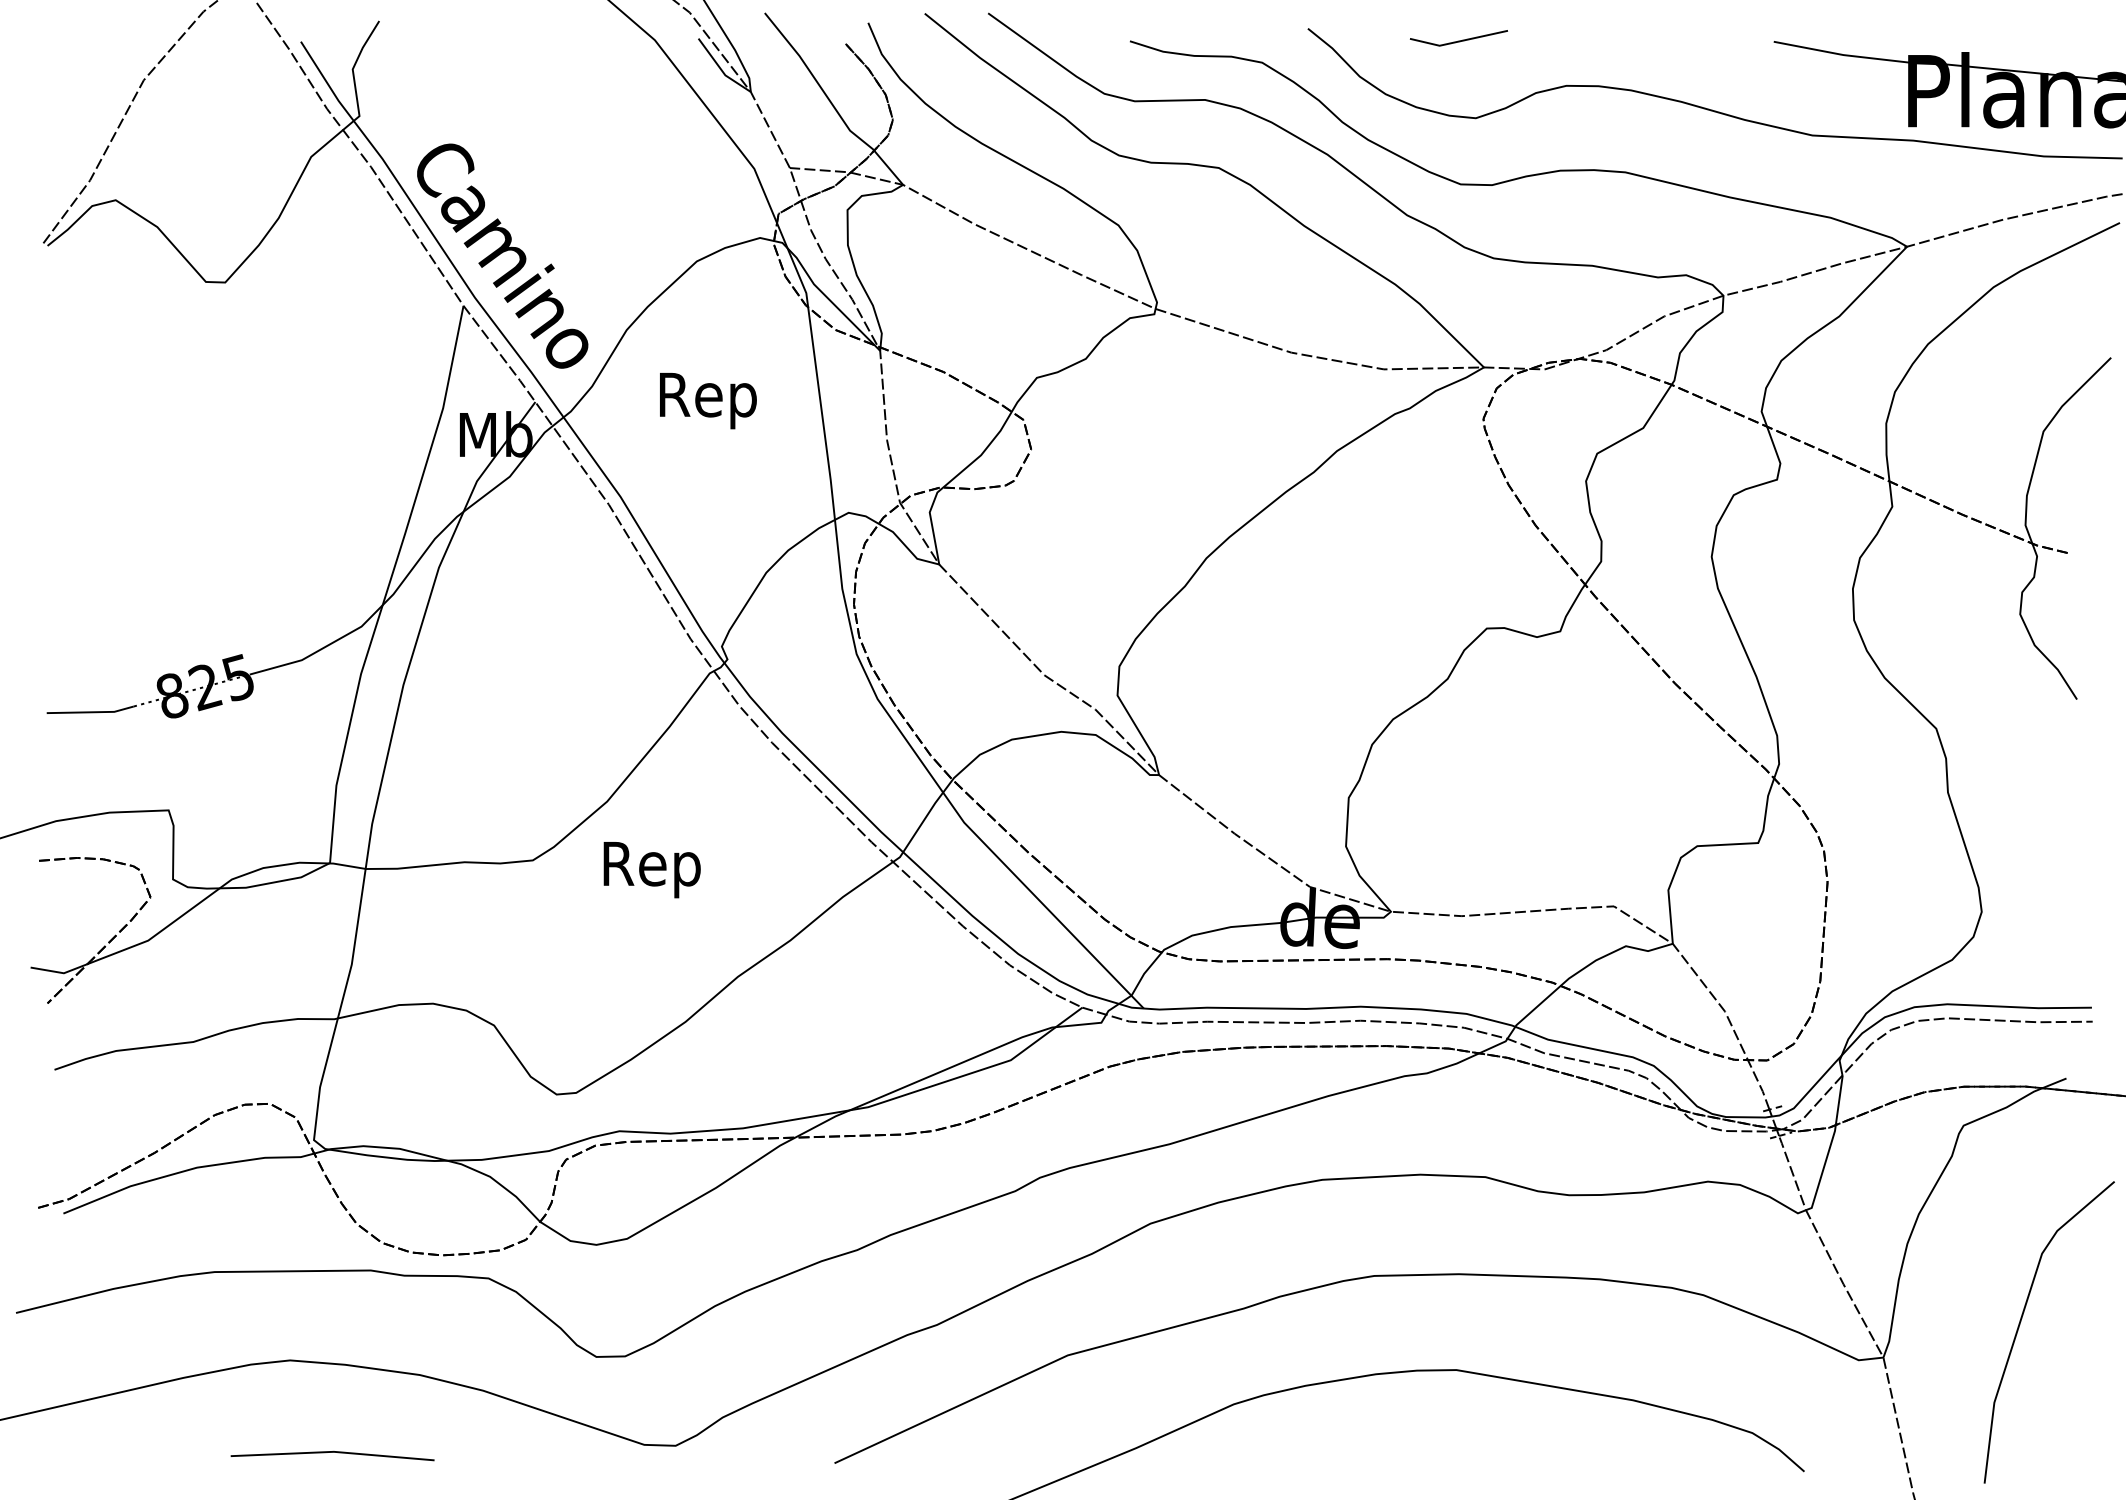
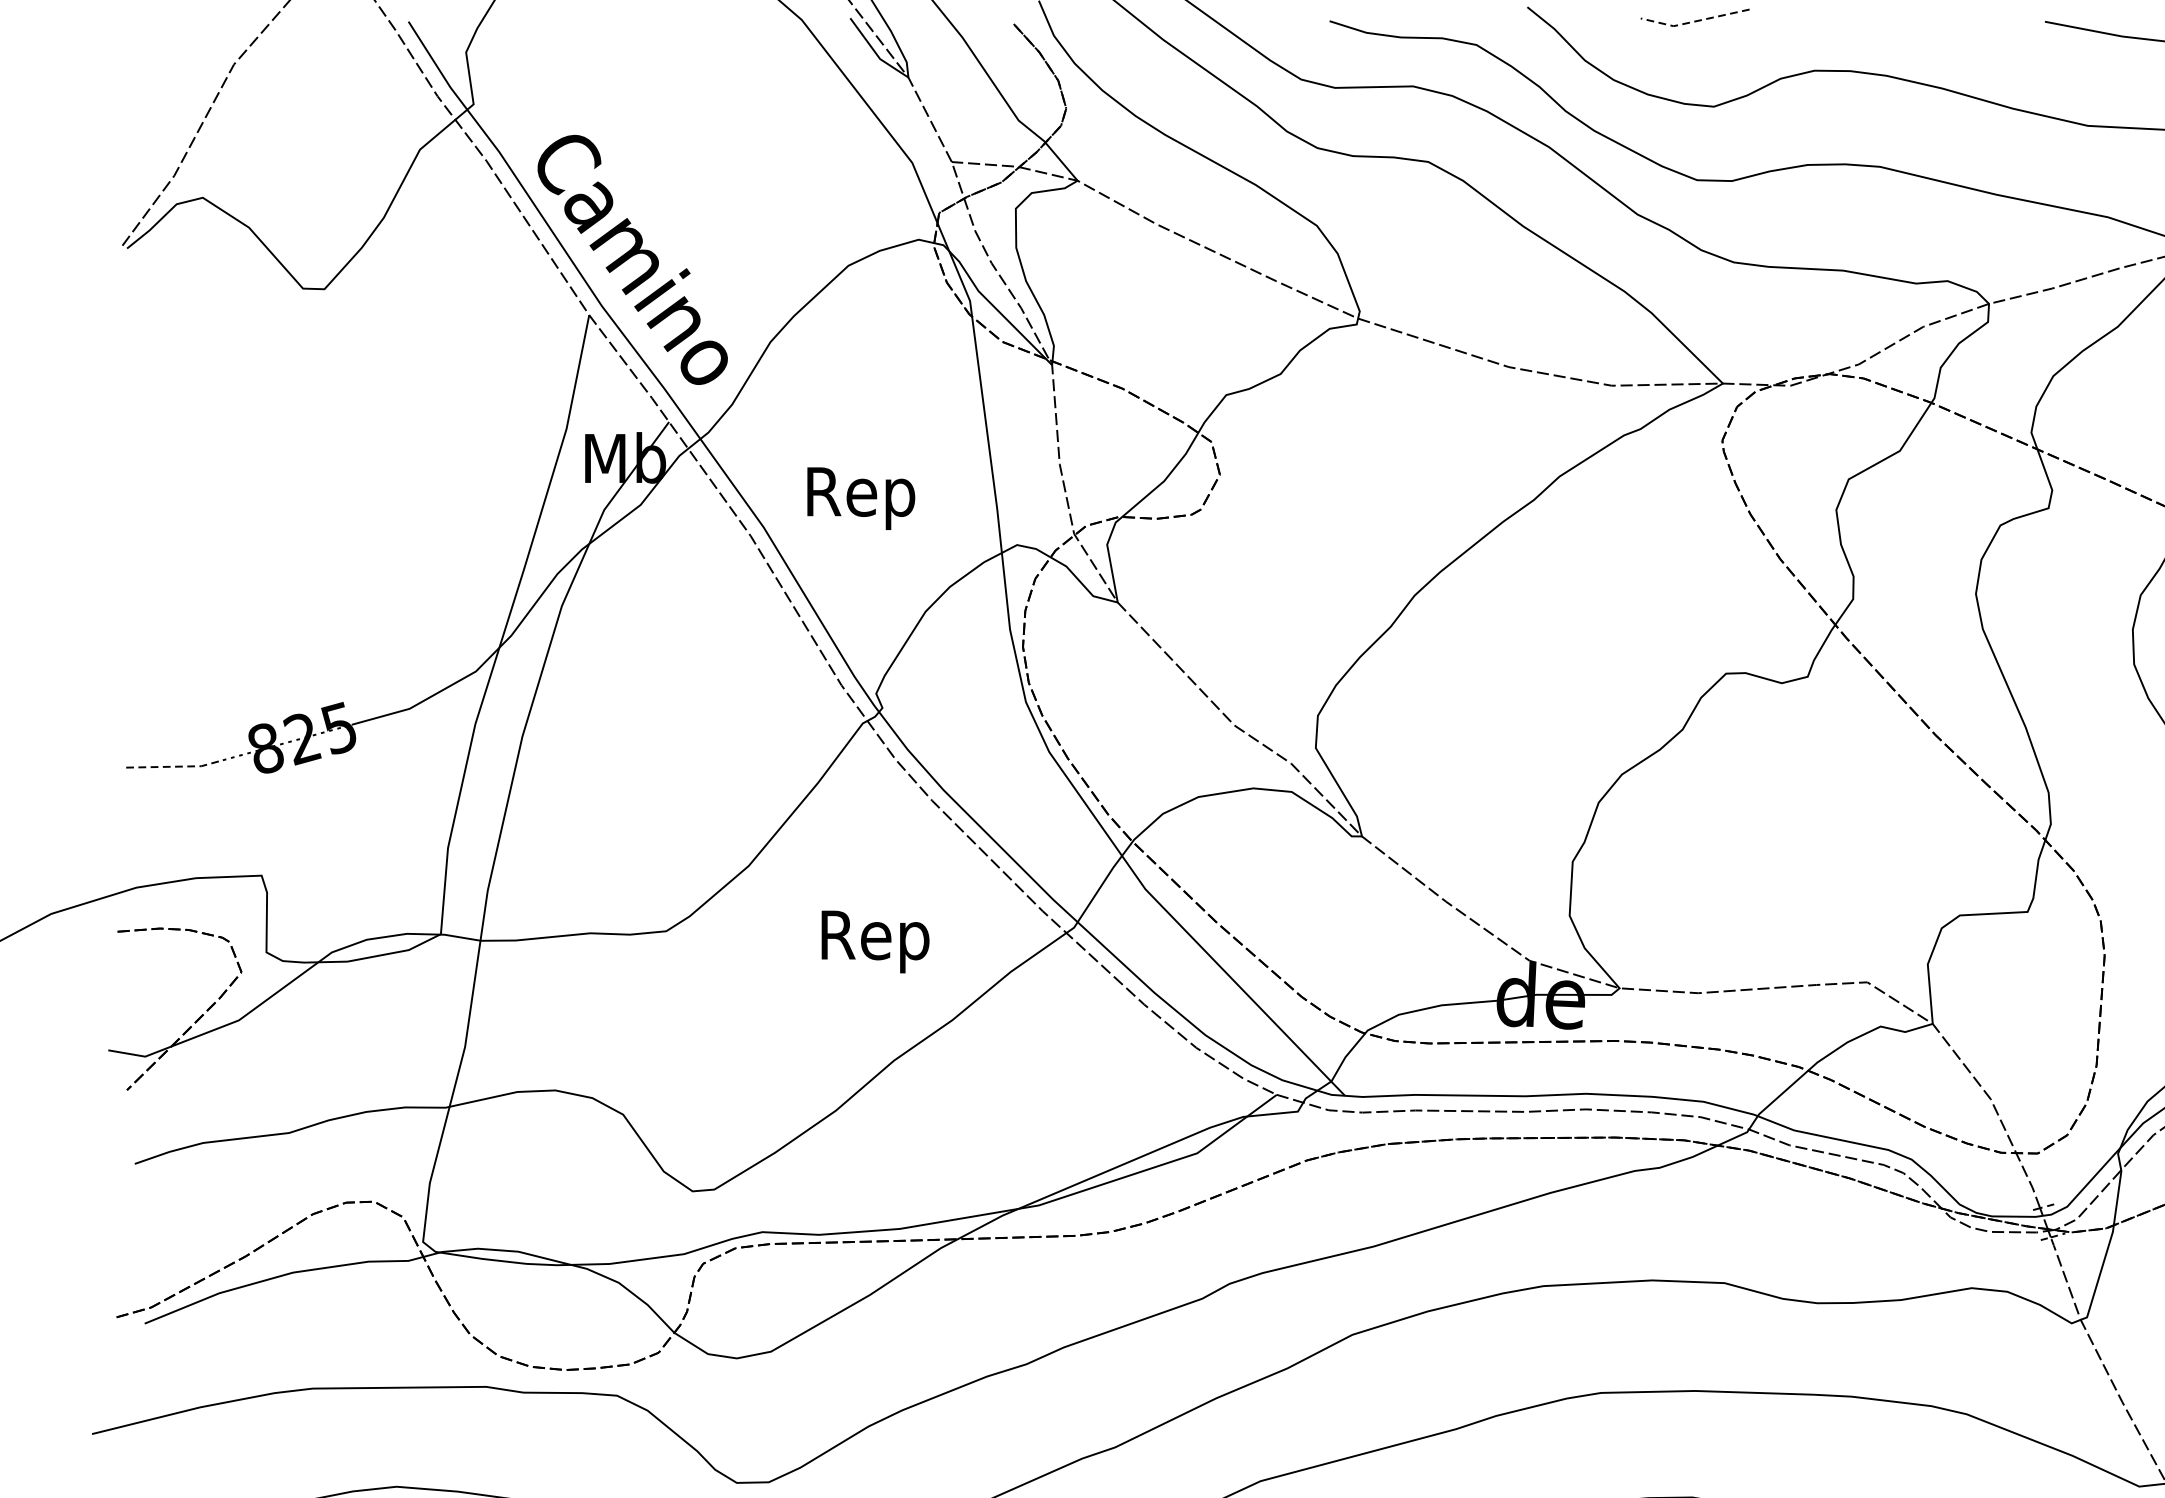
line: (1458, 41) -> (1694, 21), solid -> dashed
text: (708, 401) -> (861, 499), moved
line: (91, 712) -> (175, 766), solid -> dashed
text: (651, 870) -> (874, 942), moved

